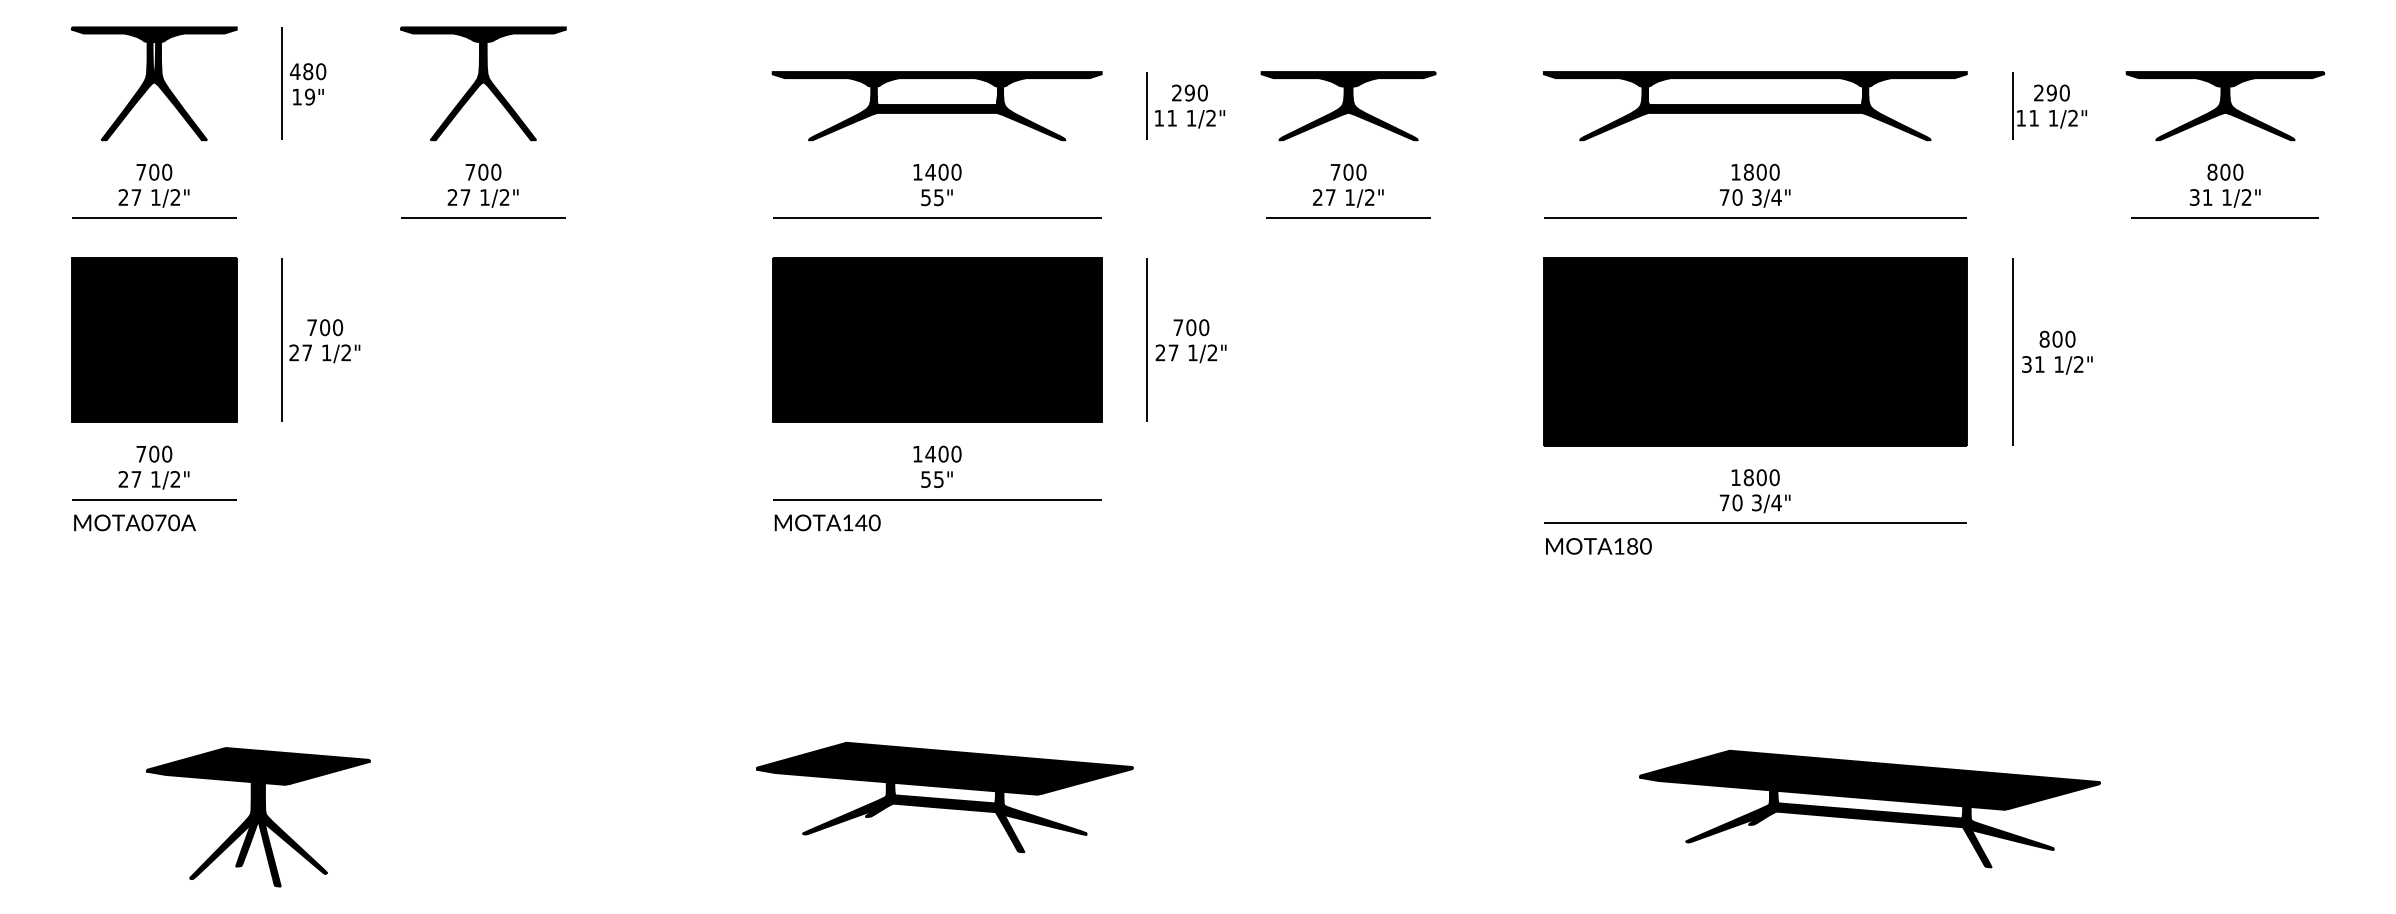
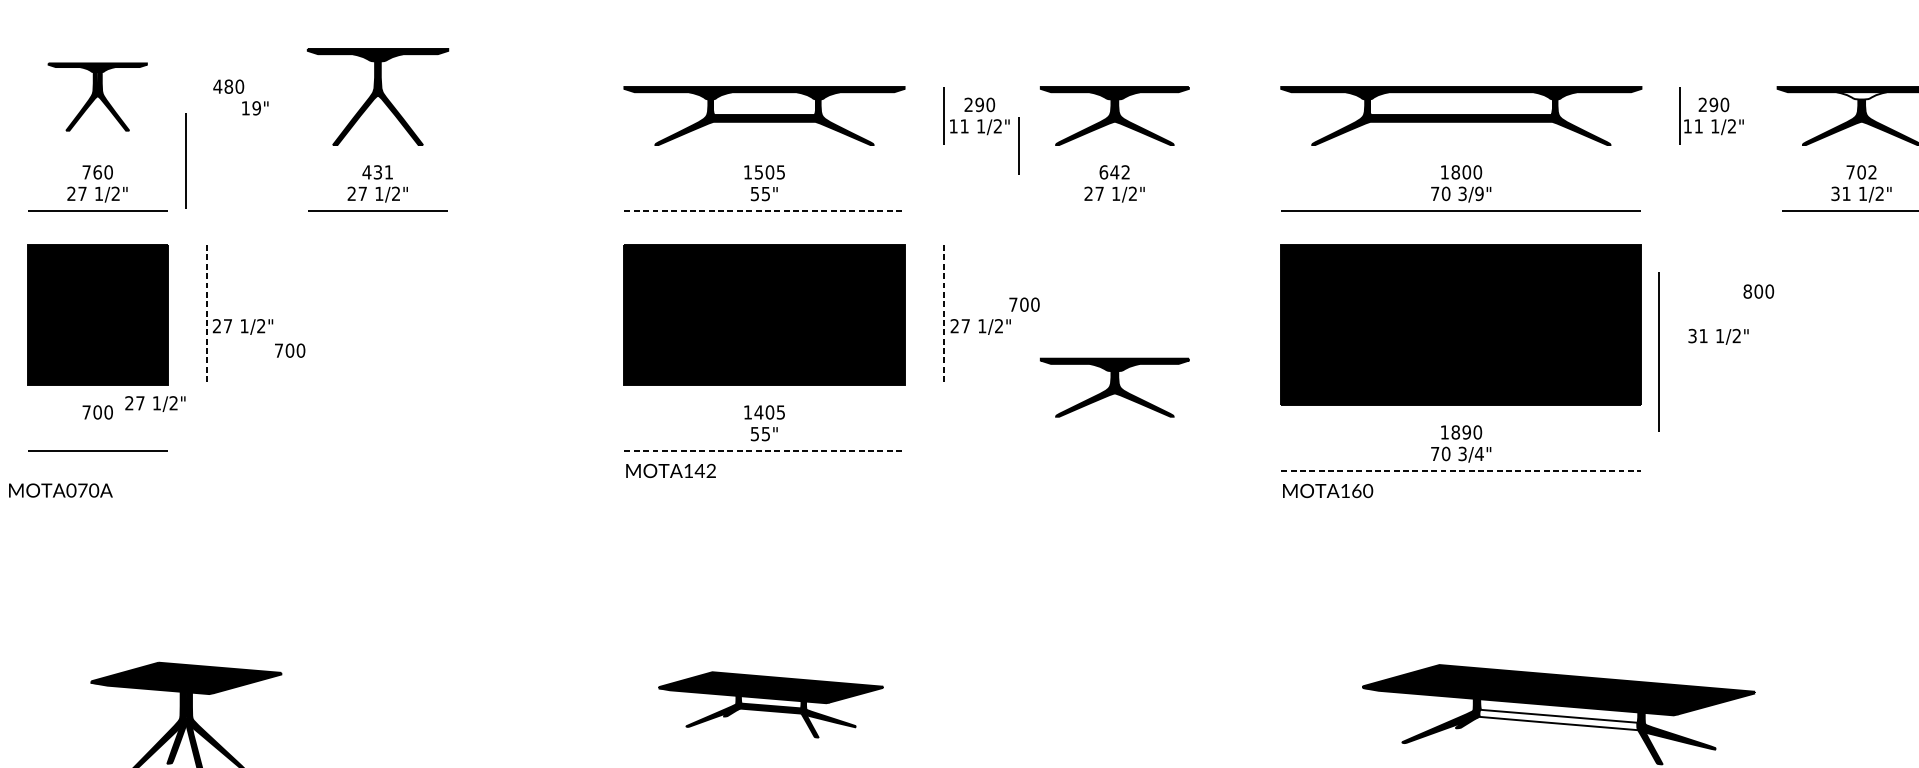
fill: (2224, 82) -> (1860, 95), removed
part: (154, 83) -> (97, 96), size x0.7
line: (281, 83) -> (185, 160), moved
text: (308, 96) -> (255, 107), moved
line: (1235, 140) -> (1018, 145), added
text: (154, 171) -> (97, 171), 700 -> 760
text: (483, 171) -> (378, 171), 700 -> 431
text: (943, 171) -> (769, 171), 1400 -> 1505
text: (1348, 171) -> (1114, 171), 700 -> 642
text: (2225, 171) -> (1861, 171), 800 -> 702
text: (1776, 197) -> (1479, 193), 3/4" -> 3/9"
line: (937, 217) -> (764, 210), solid -> dashed
line: (1348, 217) -> (1114, 210), removed
text: (325, 327) -> (290, 350), moved
text: (1191, 327) -> (1024, 304), moved
text: (2057, 338) -> (1758, 290), moved
line: (282, 340) -> (206, 315), solid -> dashed
line: (1147, 340) -> (943, 315), solid -> dashed
line: (2012, 351) -> (1659, 352), moved
part: (1348, 425) -> (1114, 388), added
text: (956, 453) -> (780, 411), 1400 -> 1405
text: (1761, 477) -> (1466, 432), 1800 -> 1890
text: (153, 480) -> (154, 404), moved
line: (937, 499) -> (764, 451), solid -> dashed
text: (134, 522) -> (60, 490), moved
text: (874, 523) -> (711, 471), MOTA140 -> MOTA142
line: (1755, 523) -> (1461, 471), solid -> dashed
text: (1632, 545) -> (1356, 490), MOTA180 -> MOTA160
part: (944, 797) -> (770, 704), size x0.7
fill: (1869, 815) -> (1558, 720), removed

